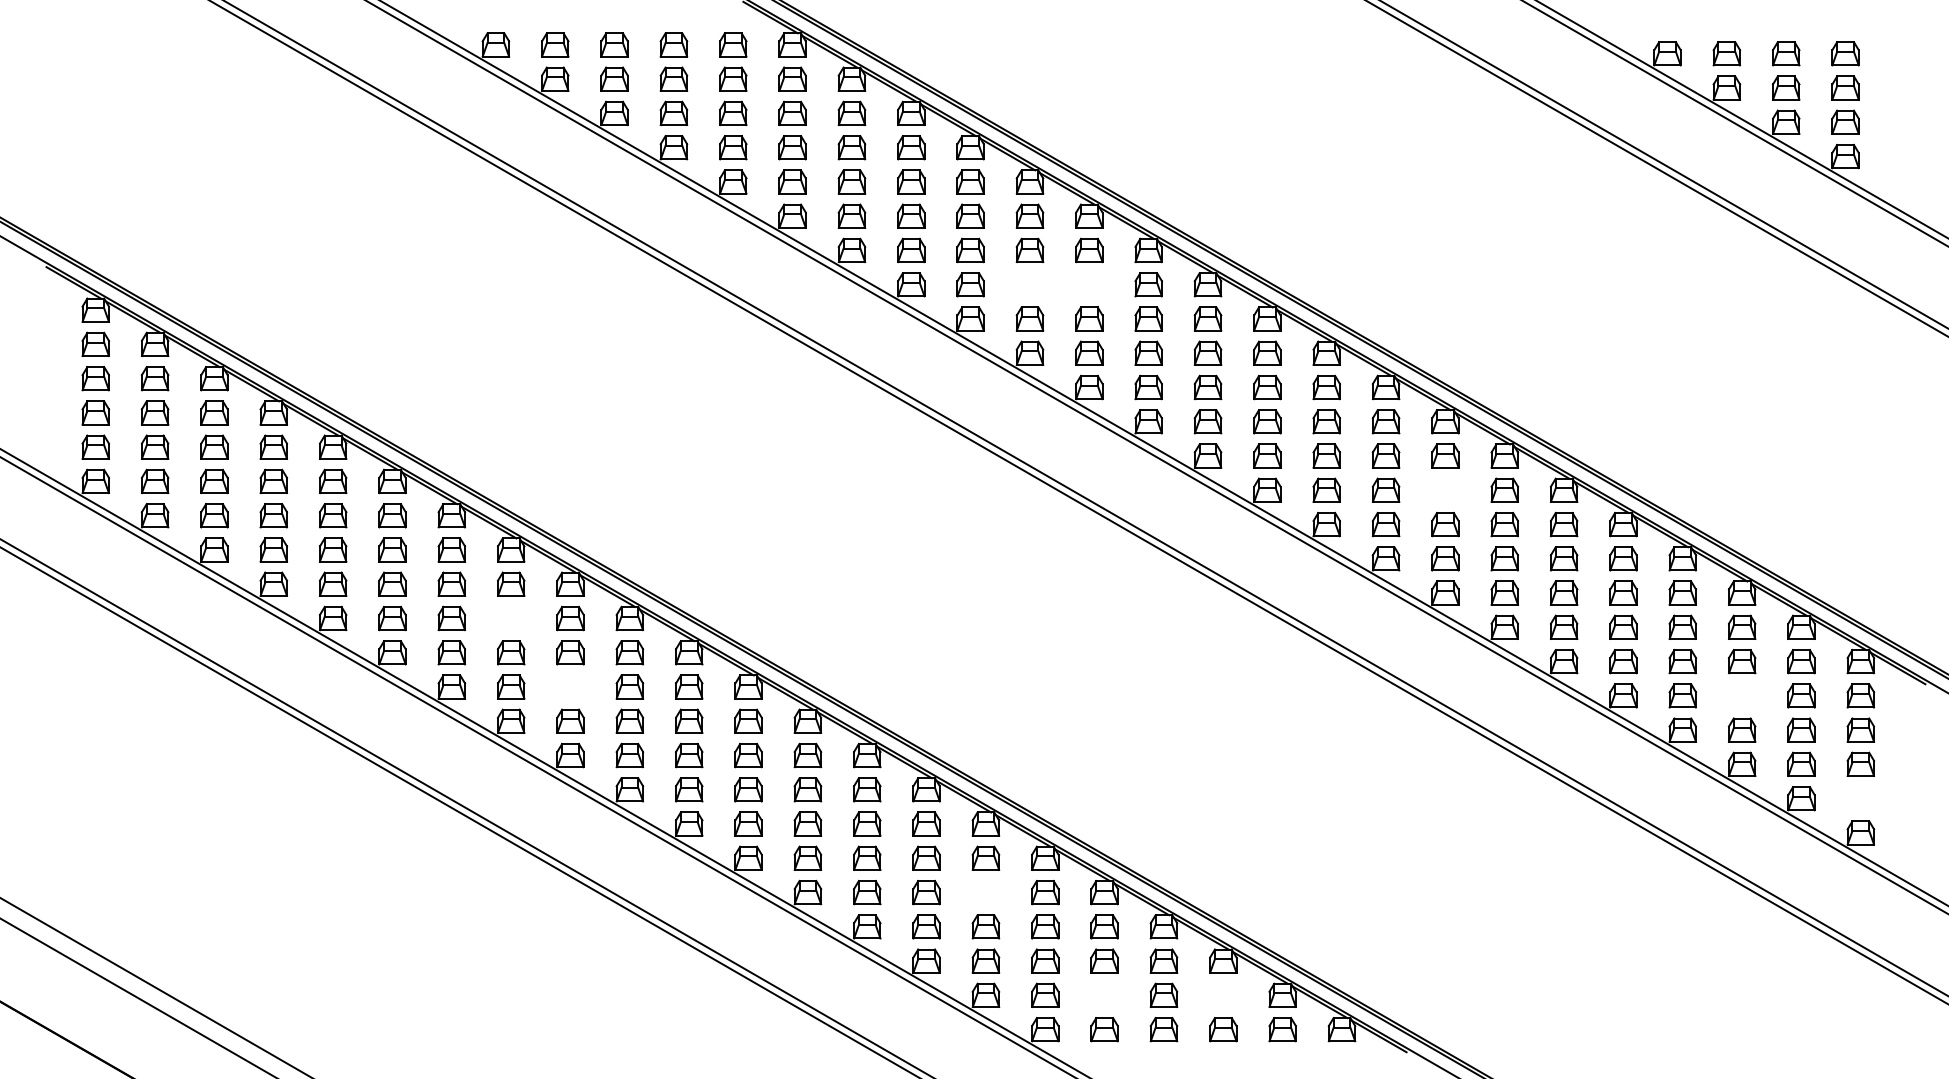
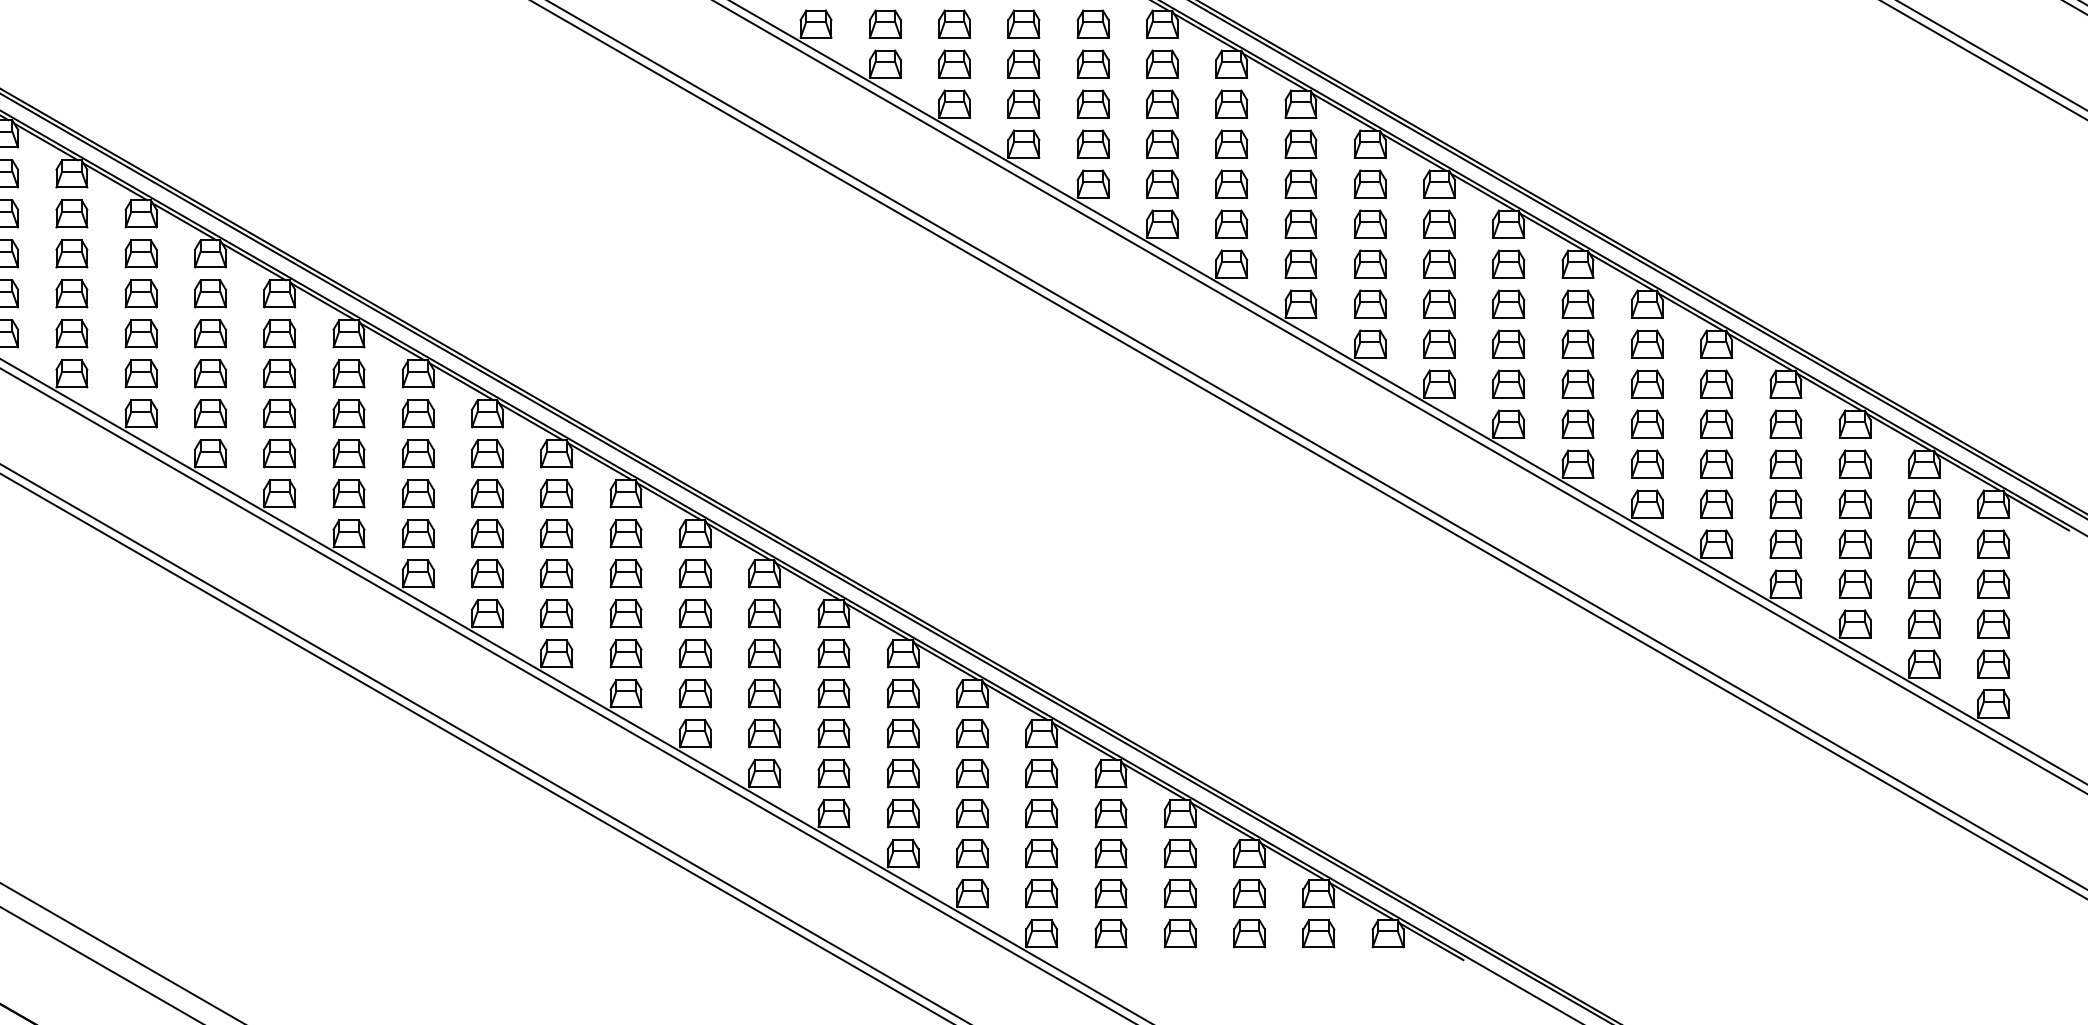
part: (1029, 284) -> (1023, 63), added
part: (1089, 284) -> (1093, 63), added
part: (1445, 489) -> (1508, 303), added
part: (511, 618) -> (418, 453), added
part: (570, 686) -> (487, 533), added
part: (1741, 695) -> (1854, 543), added
part: (1860, 798) -> (1993, 663), added
part: (985, 892) -> (971, 773), added
part: (1104, 994) -> (1110, 892), added
part: (1223, 994) -> (1249, 892), added

